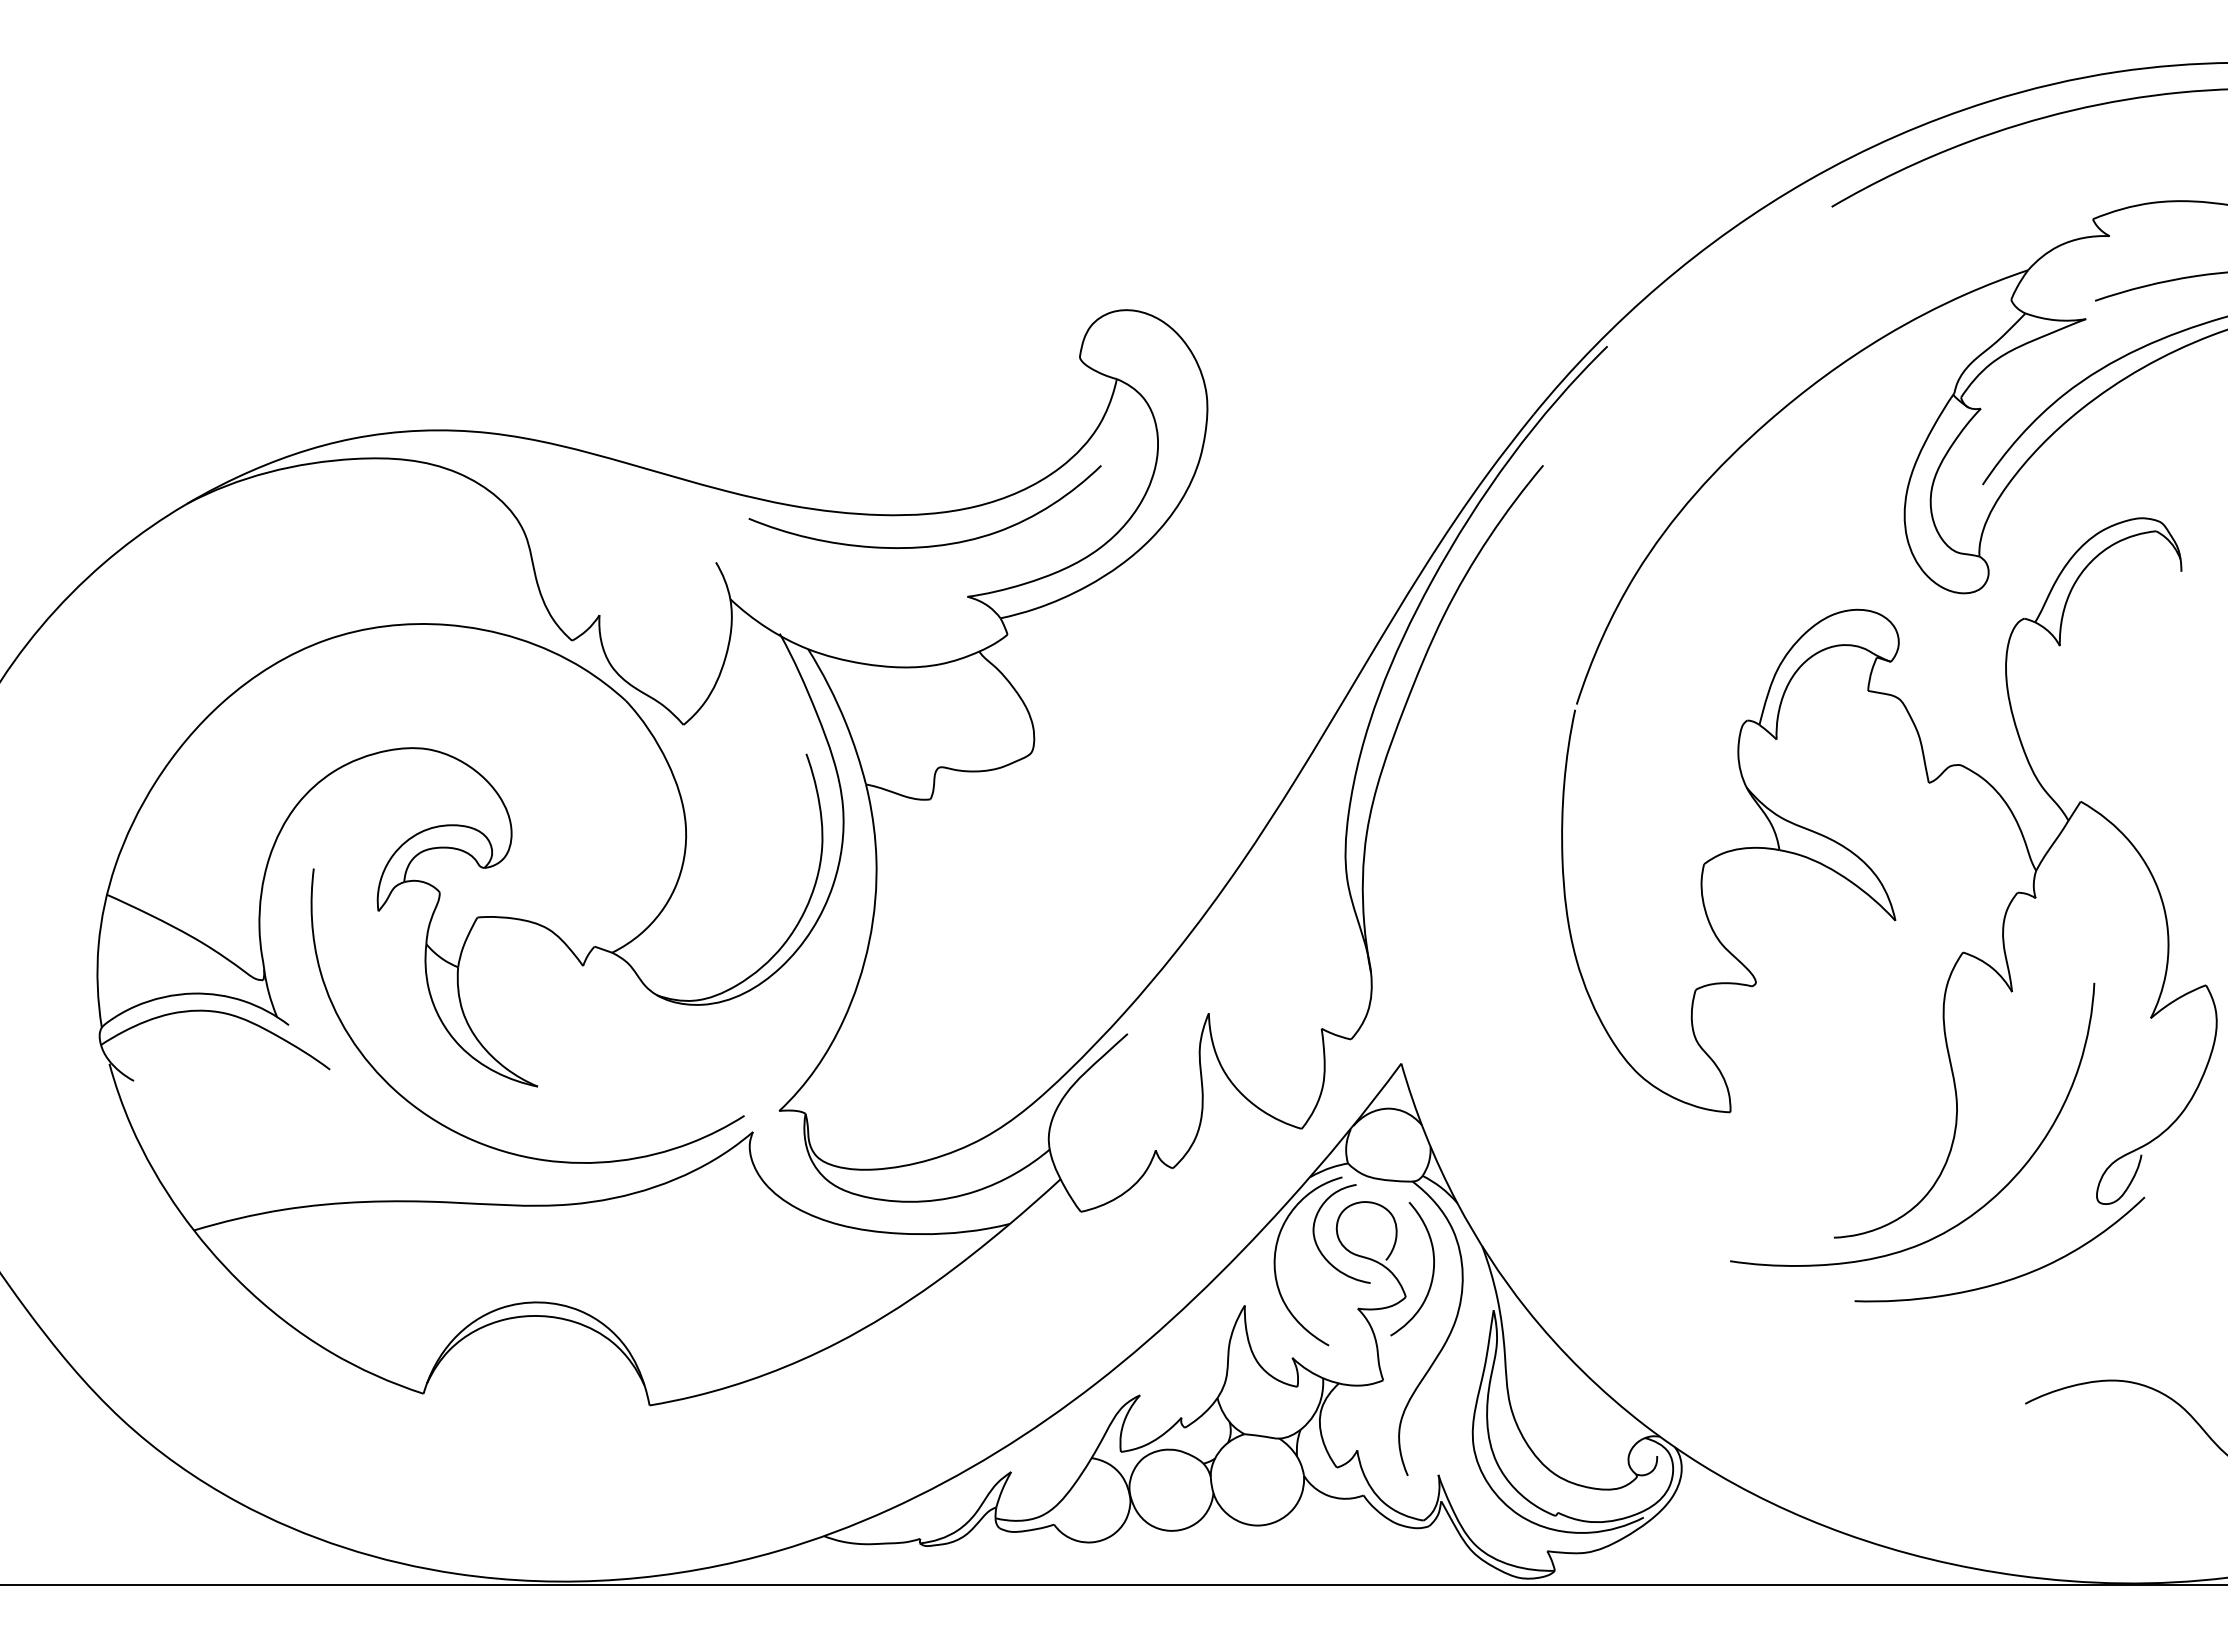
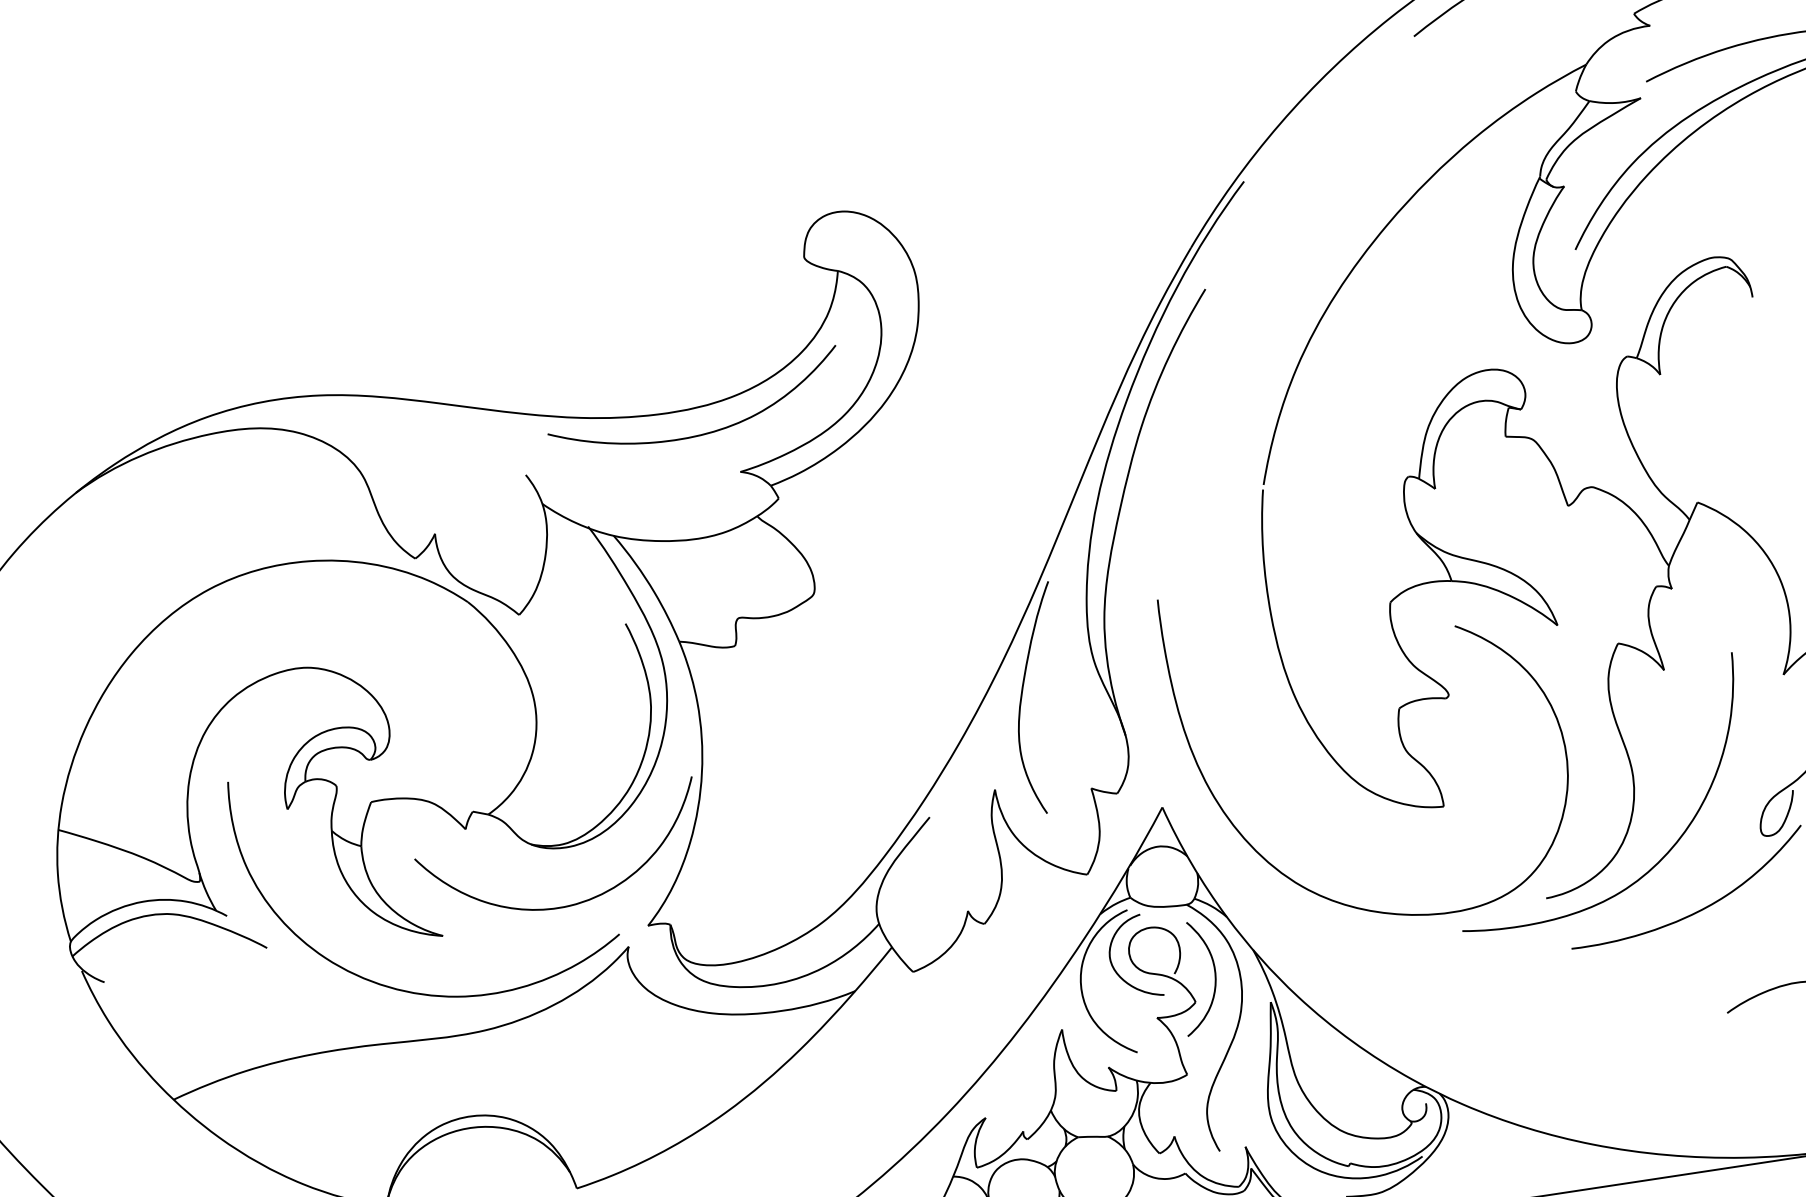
curve: (1776, 905) -> (1456, 627), added
curve: (1257, 908) -> (1022, 695), added
curve: (691, 1072) -> (569, 904), added

